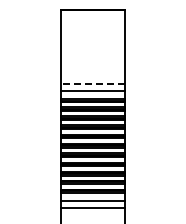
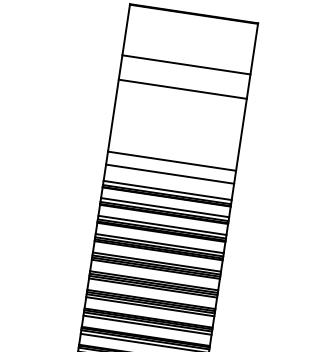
line: (92, 35) -> (185, 64), added
line: (92, 47) -> (181, 88), added
line: (92, 84) -> (170, 161), dashed -> solid

